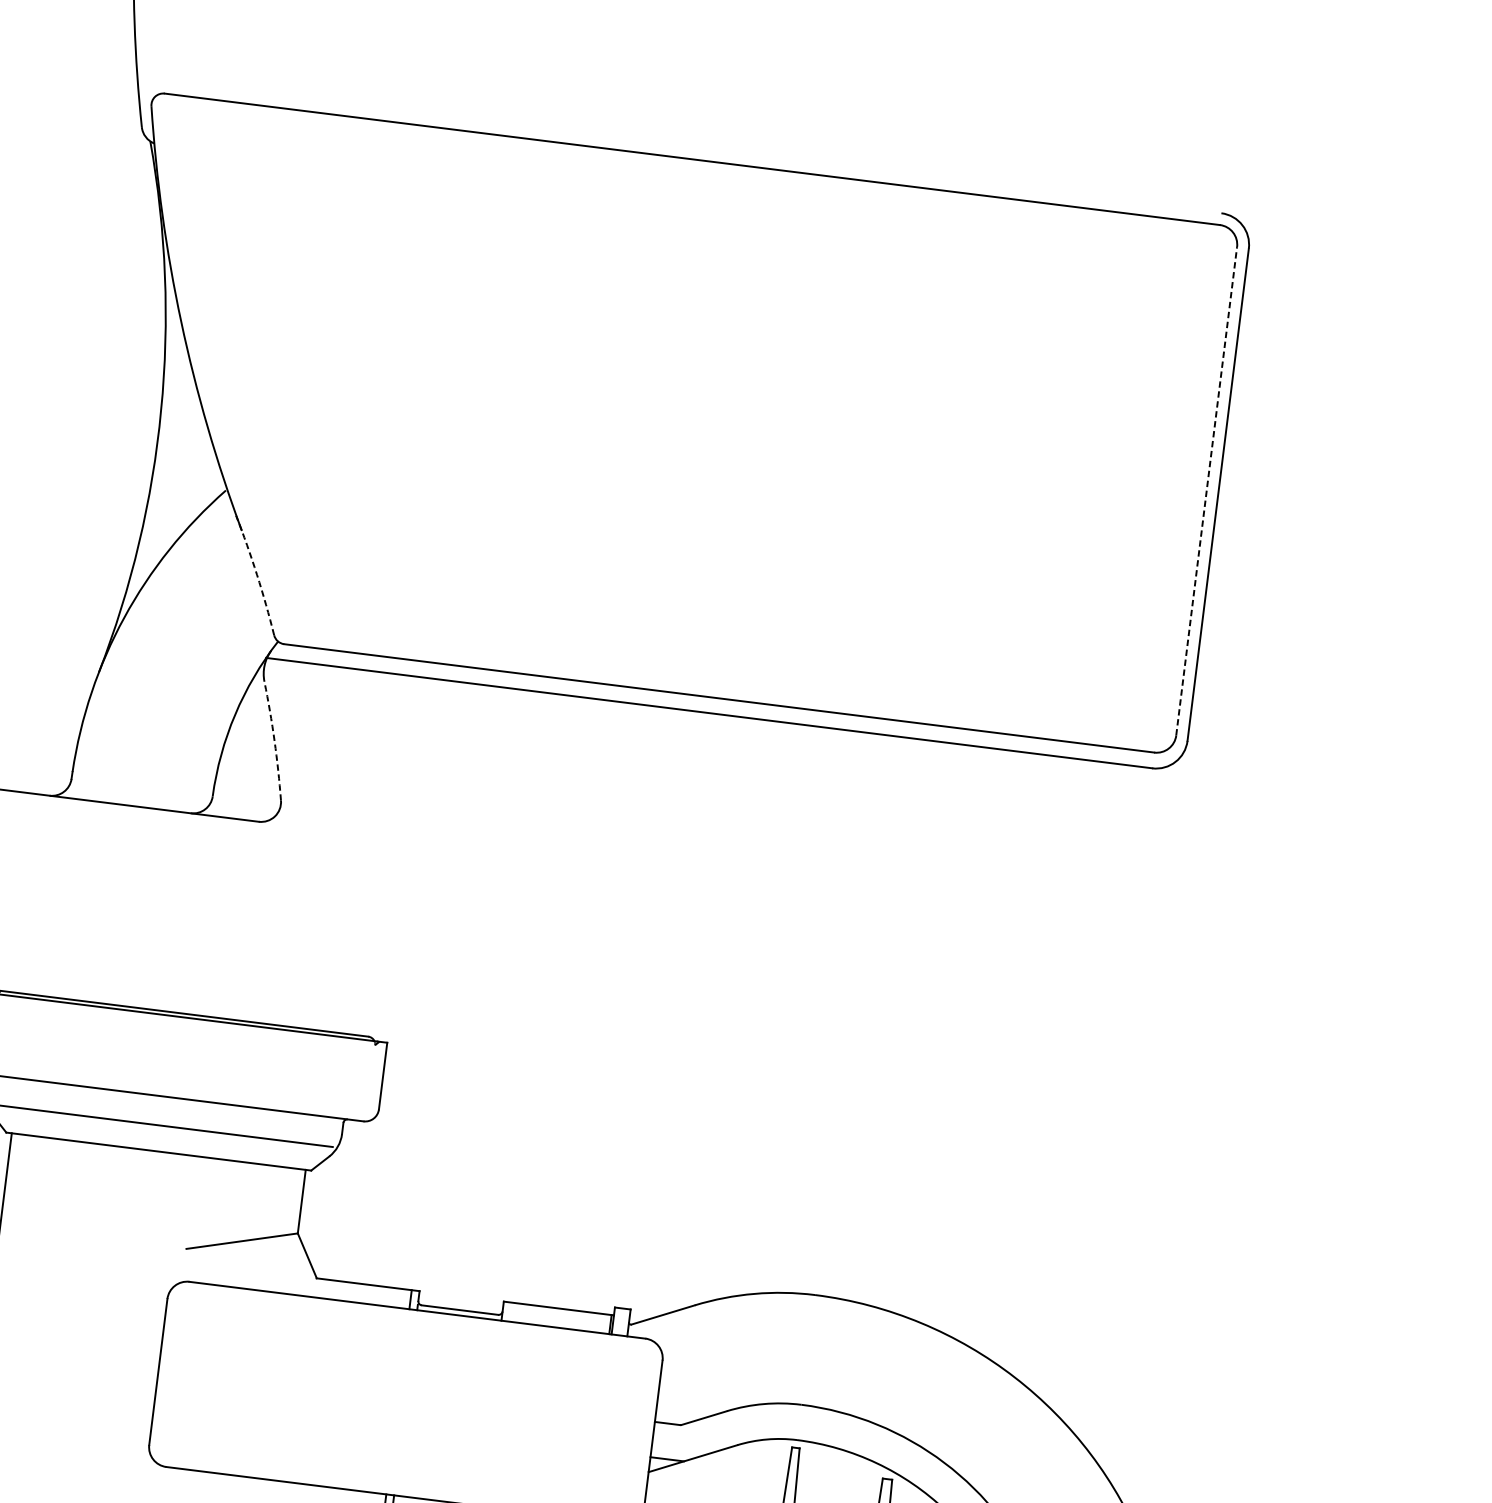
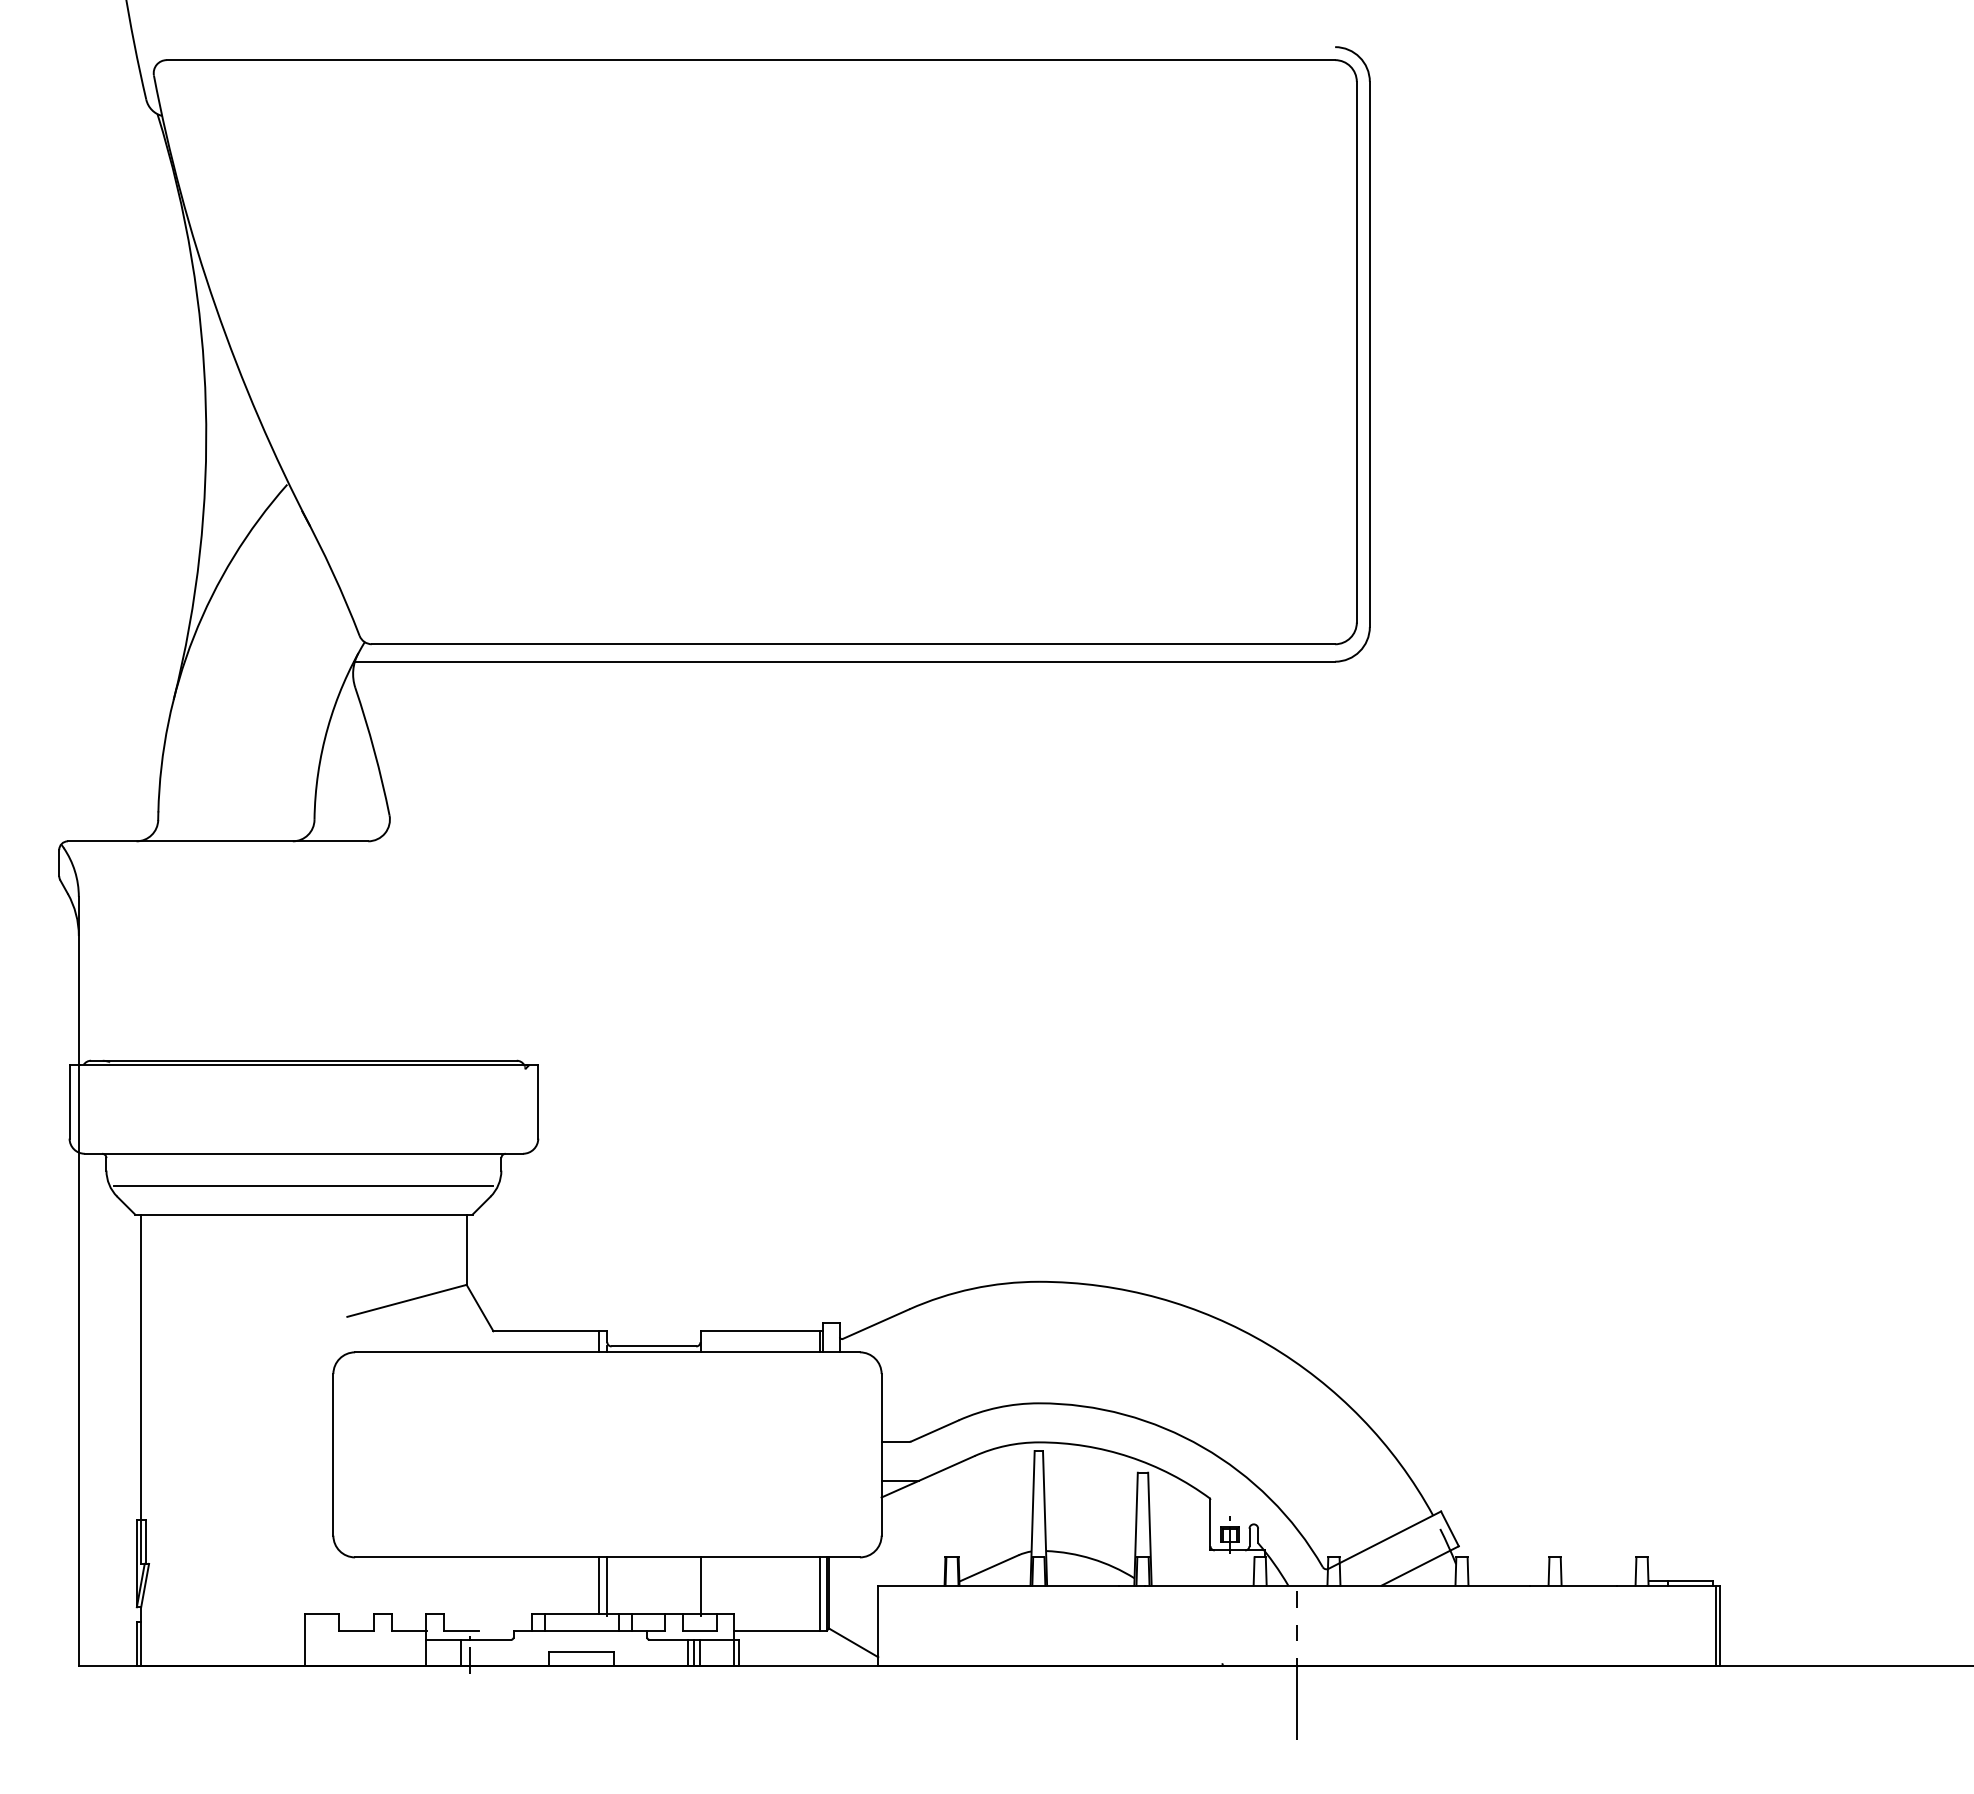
line: (1206, 490) -> (1356, 351), dashed -> solid
arc: (256, 574) -> (332, 572), dashed -> solid
arc: (274, 741) -> (374, 751), dashed -> solid

